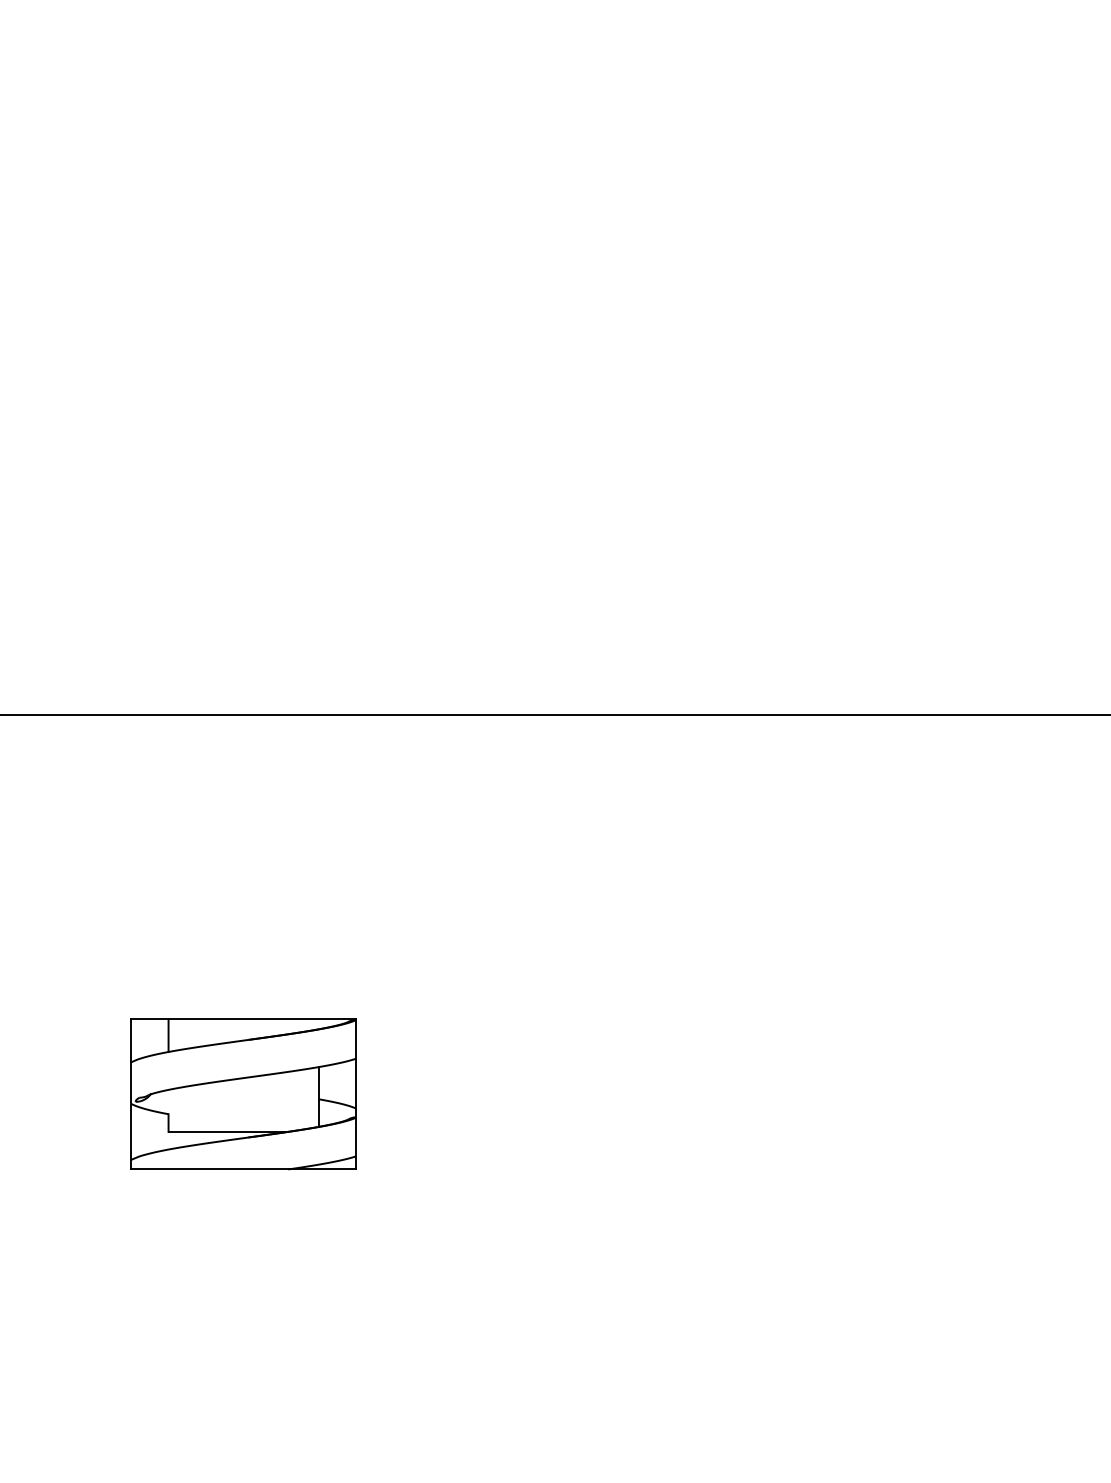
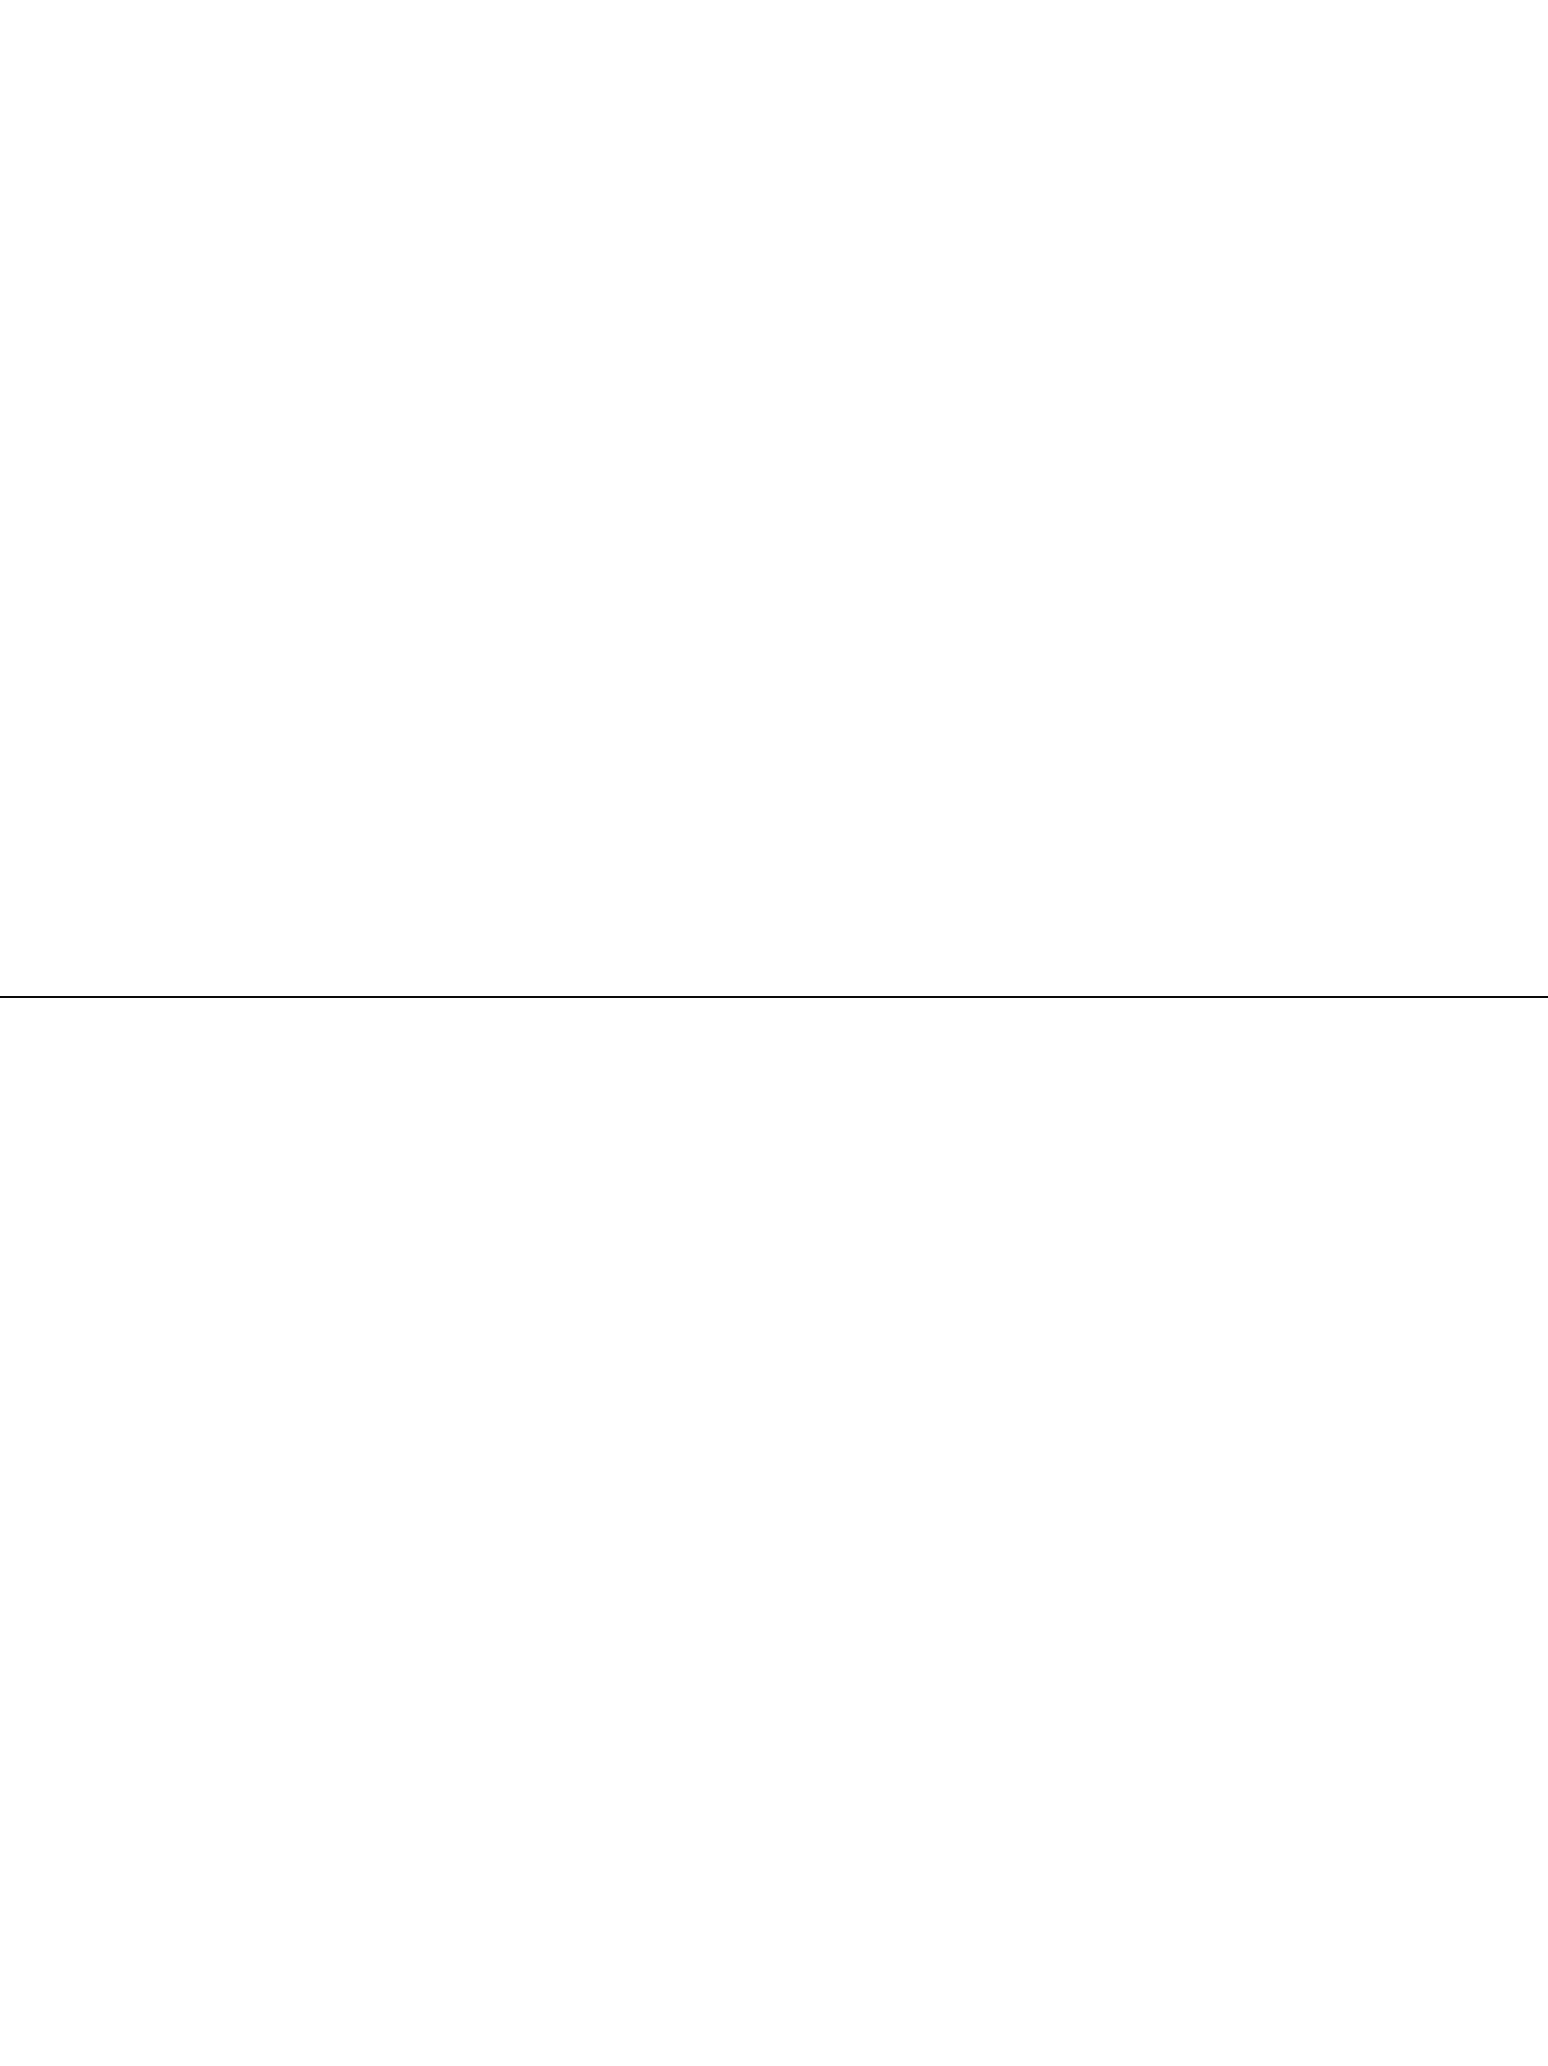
part: (243, 1094) -> (339, 1524), removed

